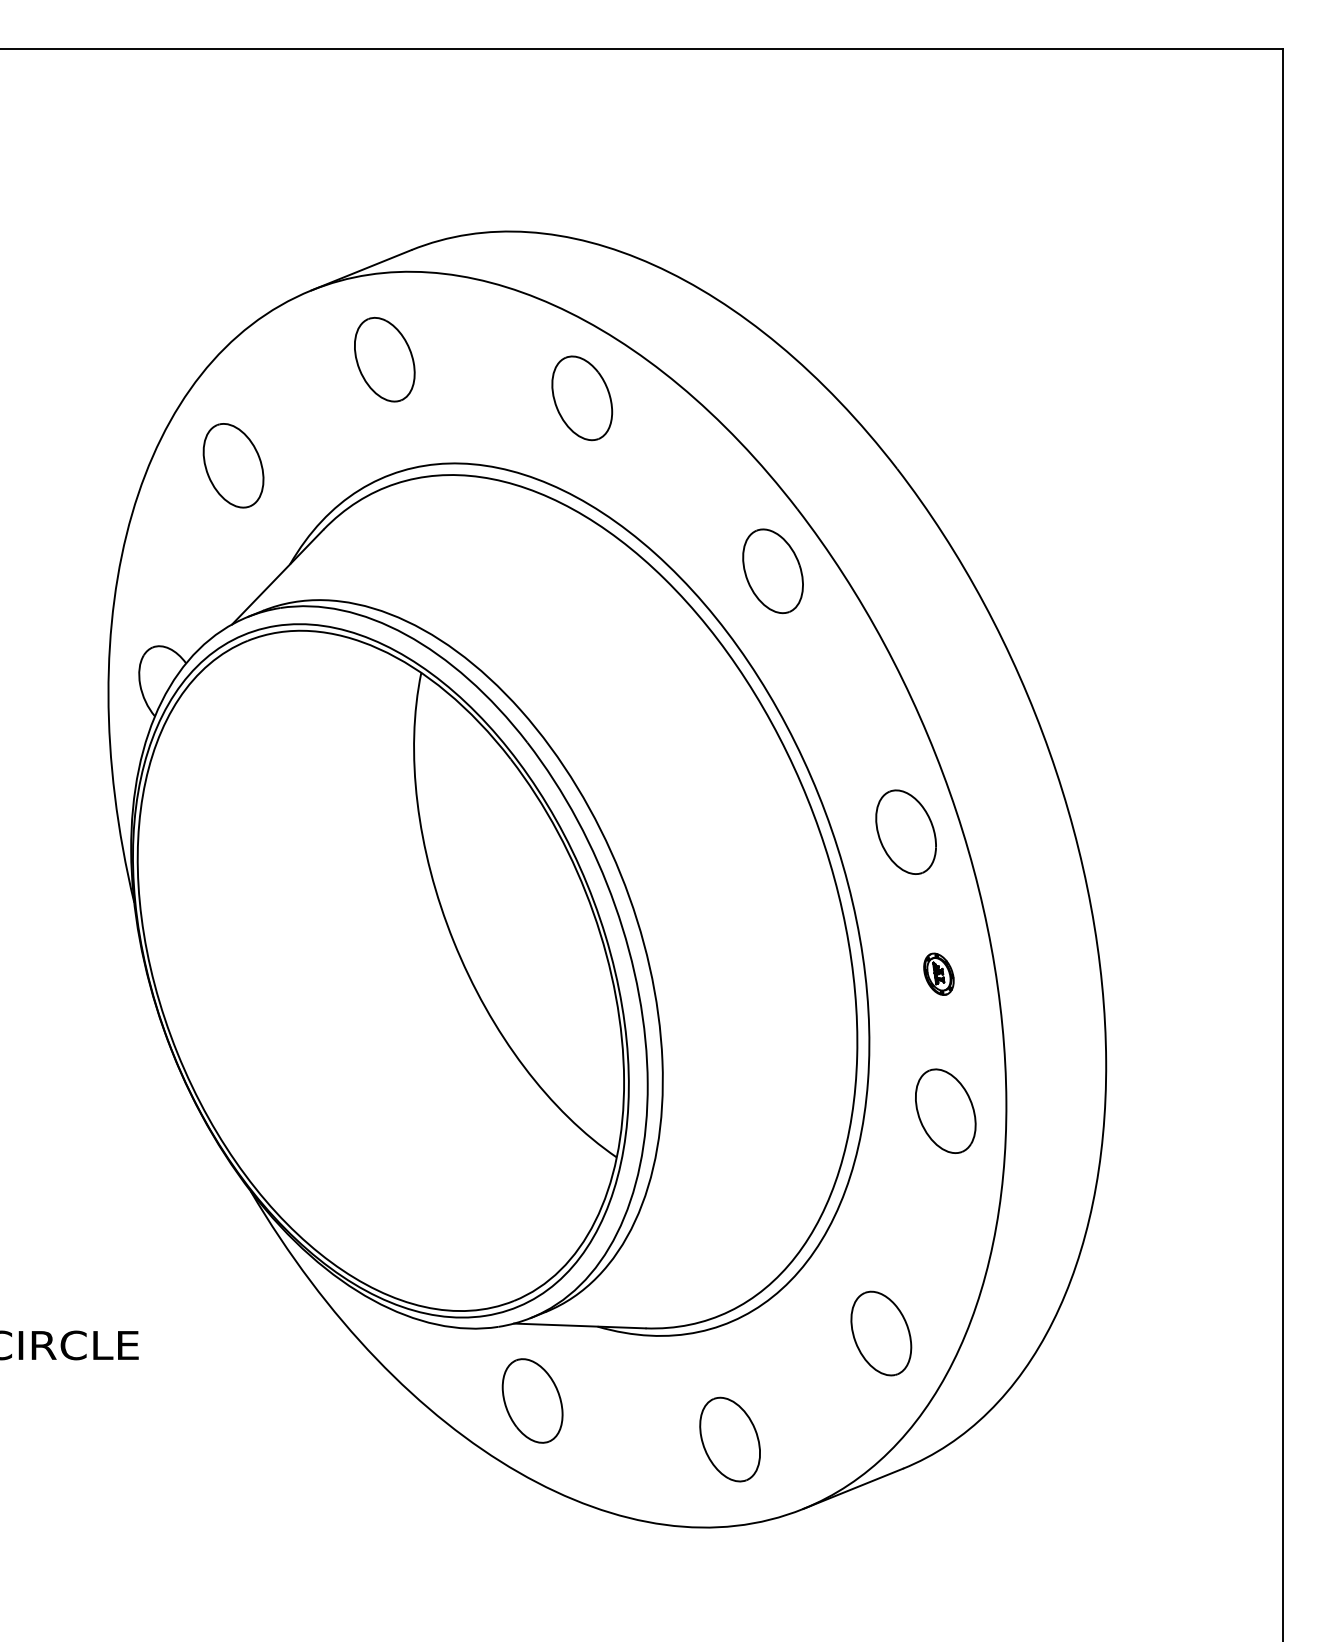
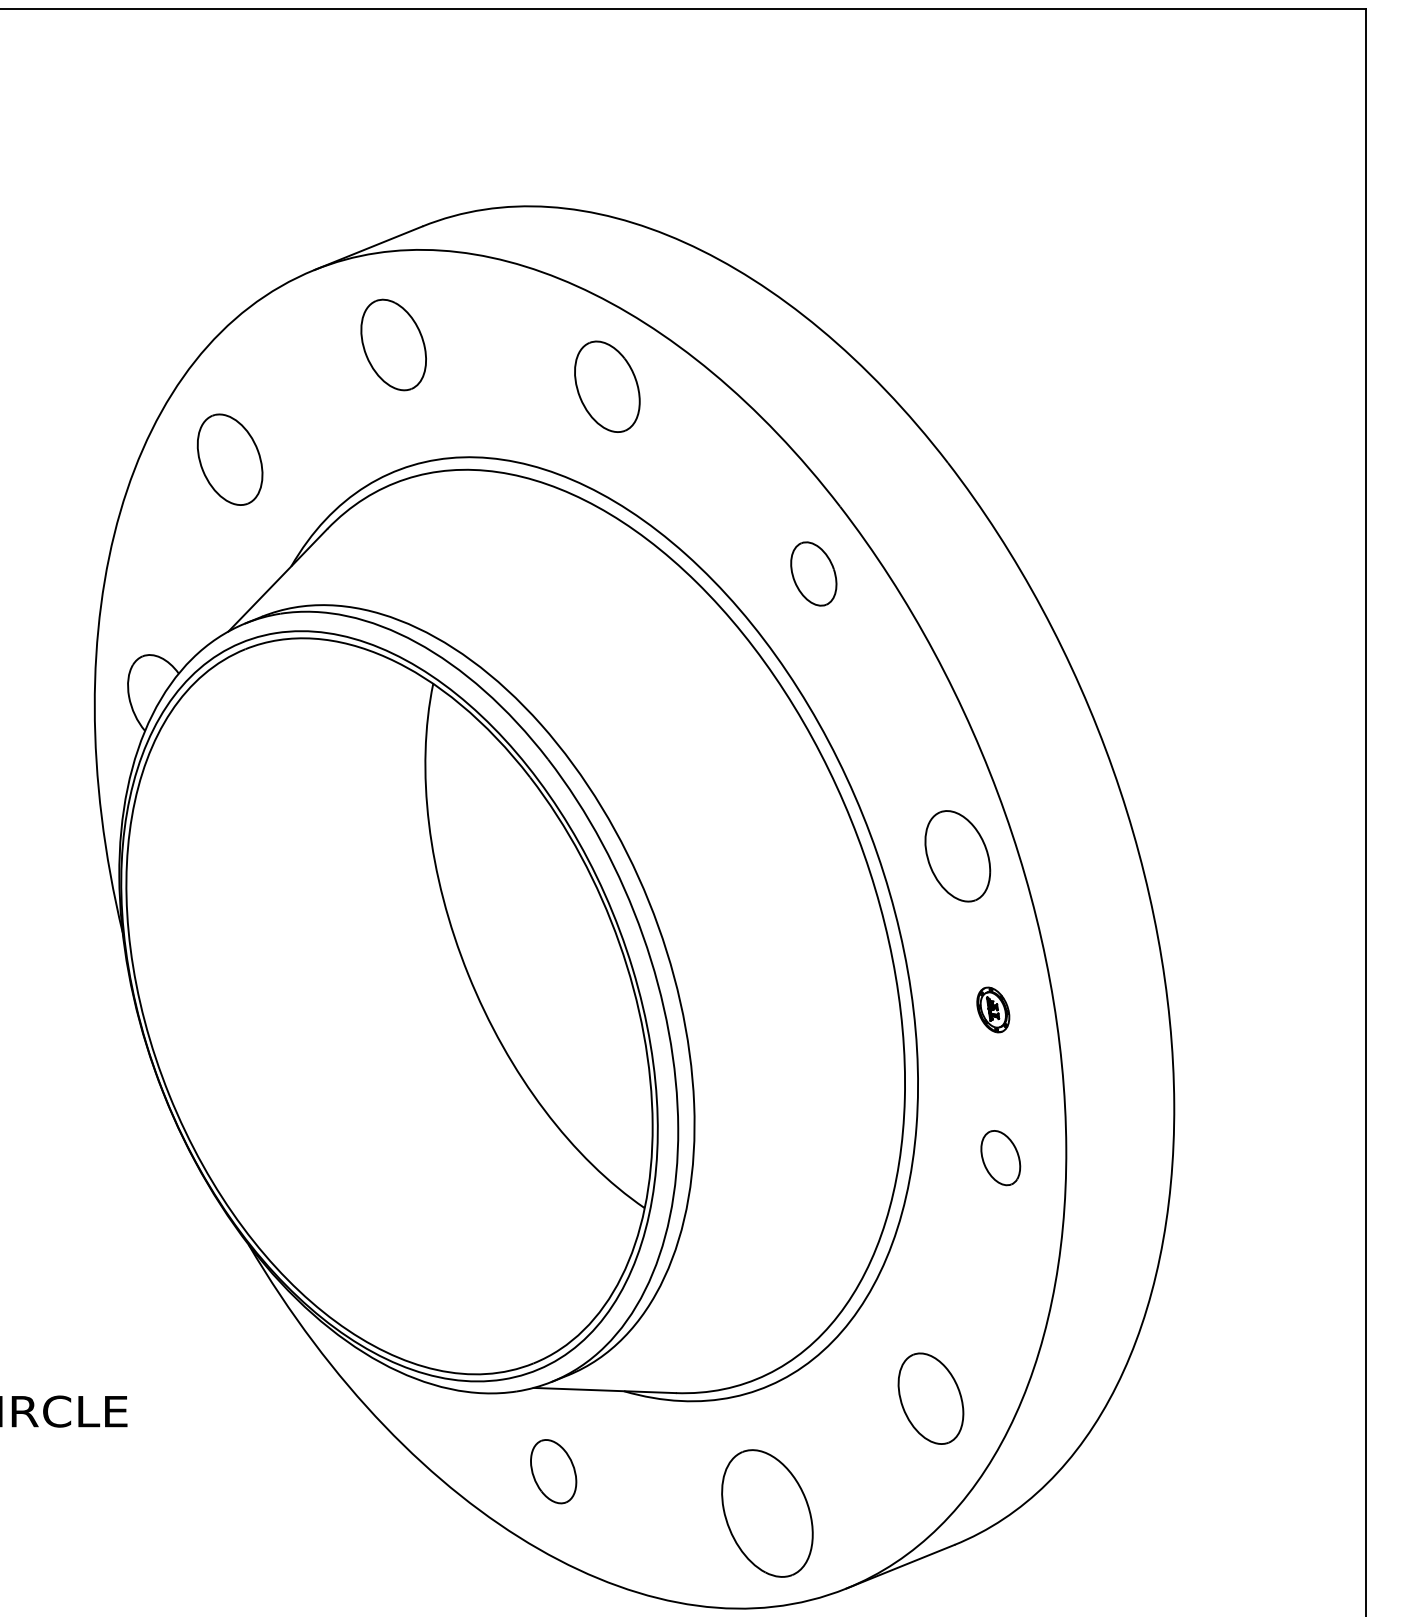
part: (772, 571) -> (813, 574), size x0.7
part: (945, 1110) -> (1000, 1157), size x0.6
part: (532, 1400) -> (553, 1471), size x0.7
part: (729, 1439) -> (766, 1513), size x1.4

